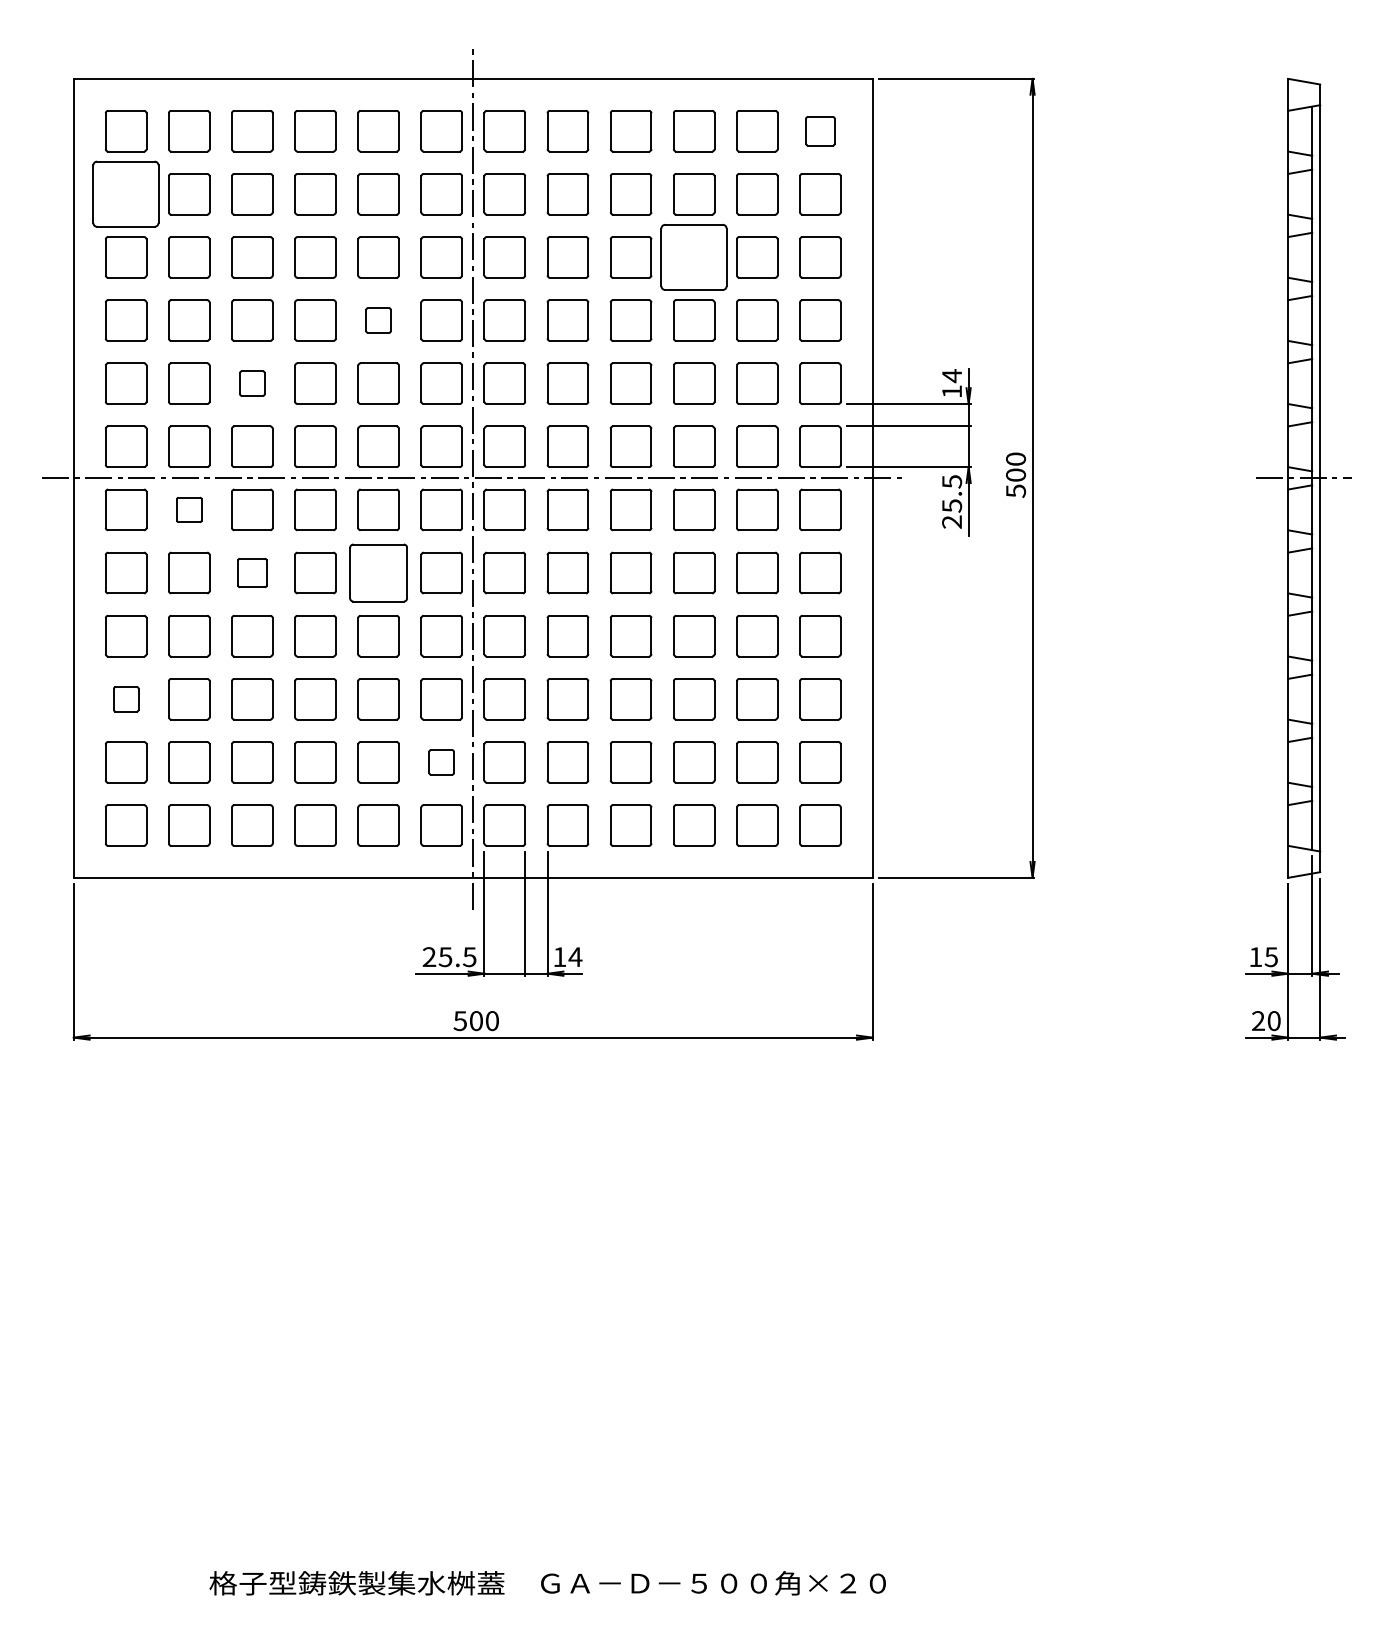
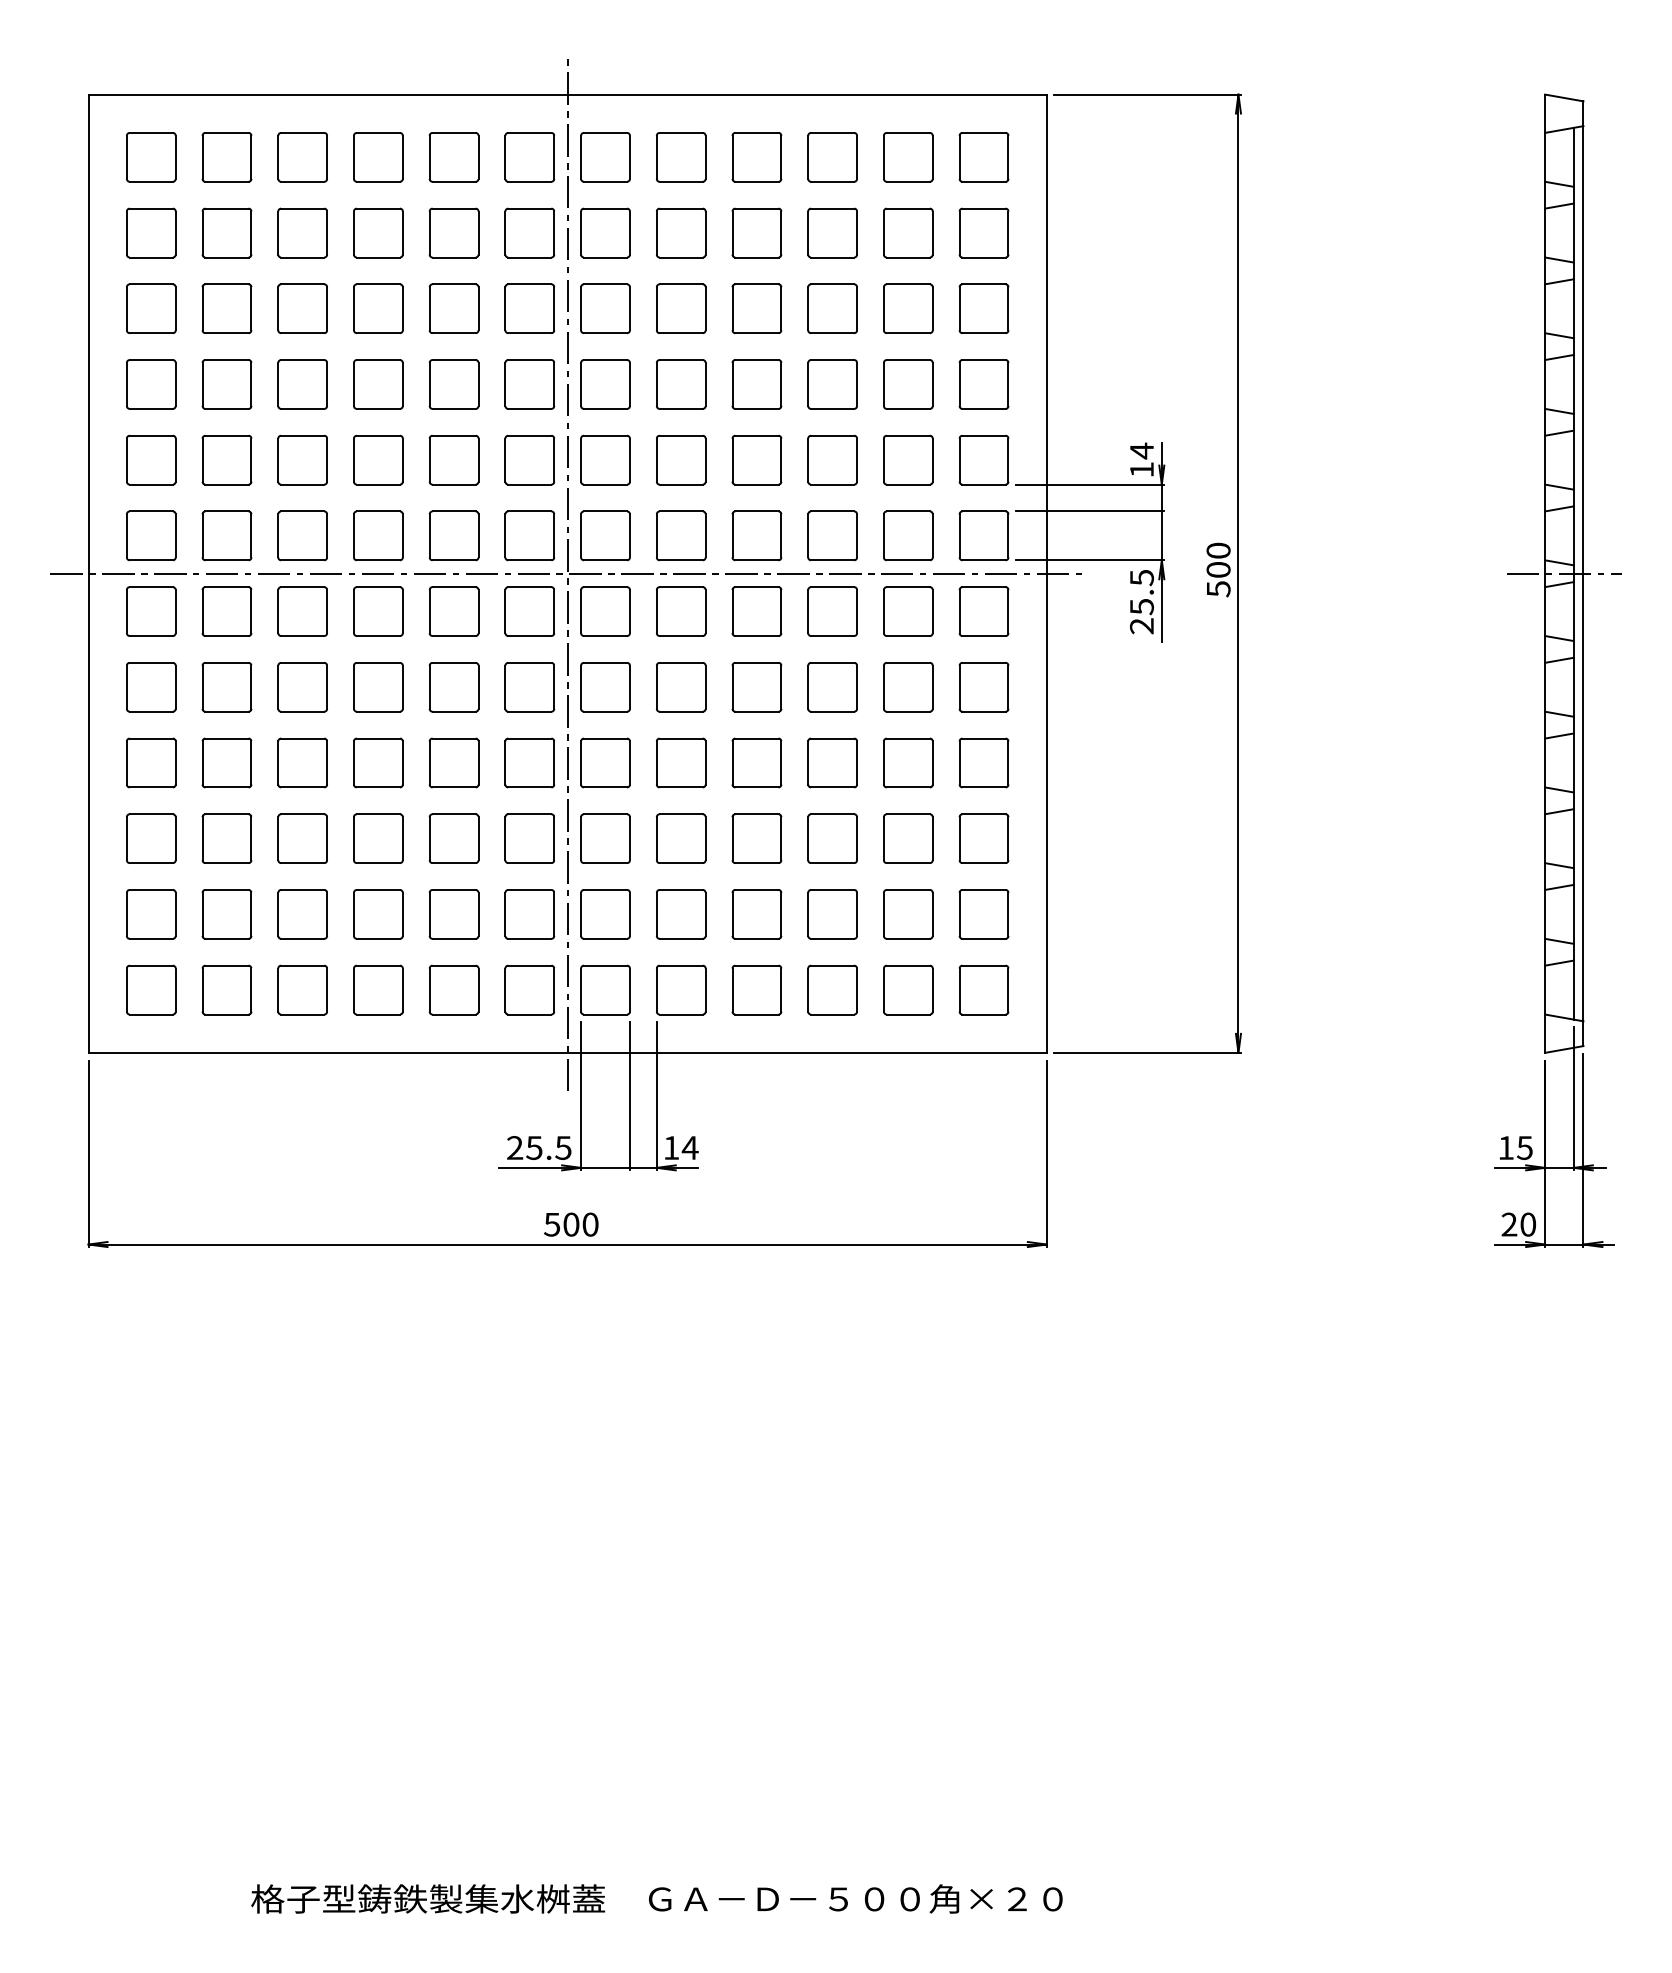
part: (820, 131) -> (984, 157), size x1.43
part: (126, 194) -> (151, 233), size x0.62
part: (694, 257) -> (833, 308), size x0.62
part: (378, 320) -> (453, 384), size x1.67
part: (252, 383) -> (302, 459), size x1.67
part: (189, 509) -> (227, 611), size x1.67
part: (252, 572) -> (302, 686), size x1.43
part: (378, 572) -> (453, 686), size x0.71
part: (126, 699) -> (151, 838), size x1.67
part: (441, 762) -> (529, 914), size x1.67

